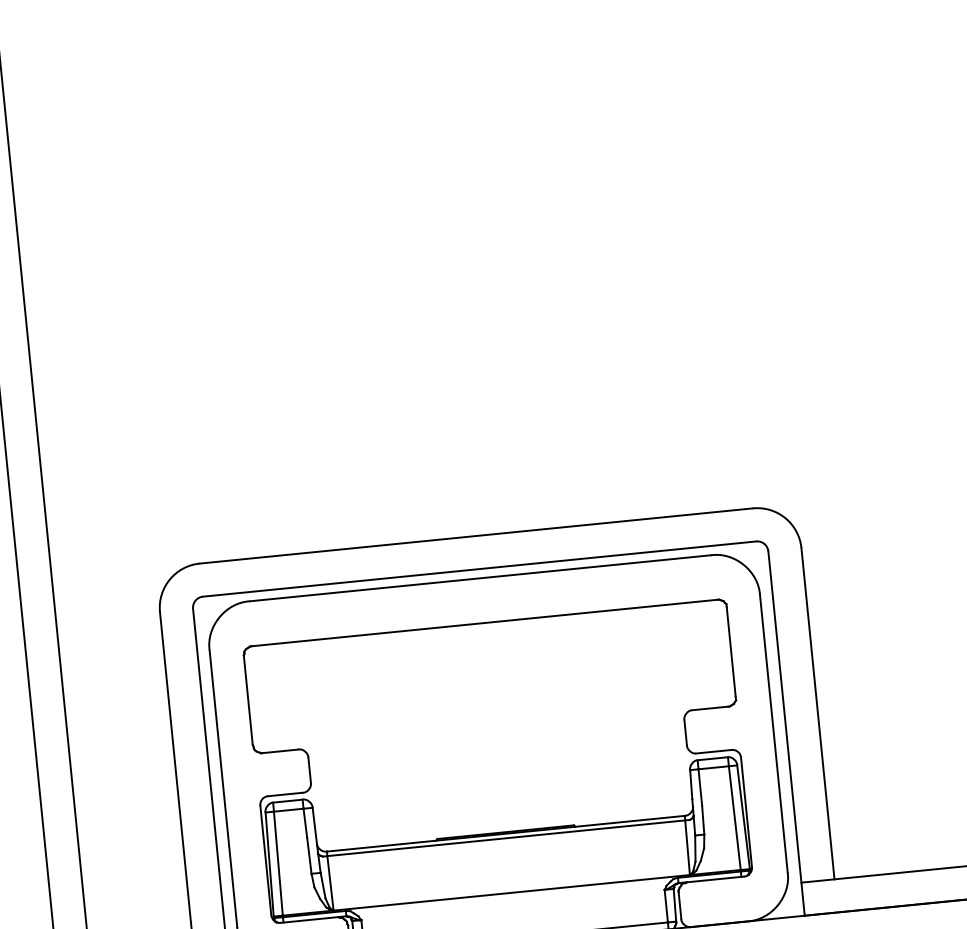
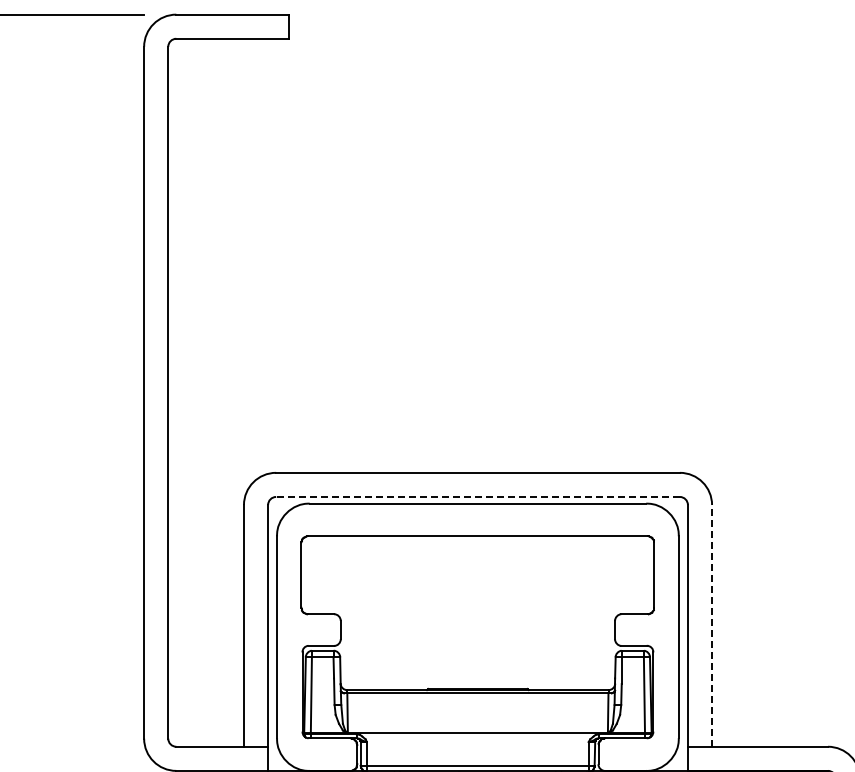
line: (480, 568) -> (478, 496), solid -> dashed
line: (818, 713) -> (712, 625), solid -> dashed

